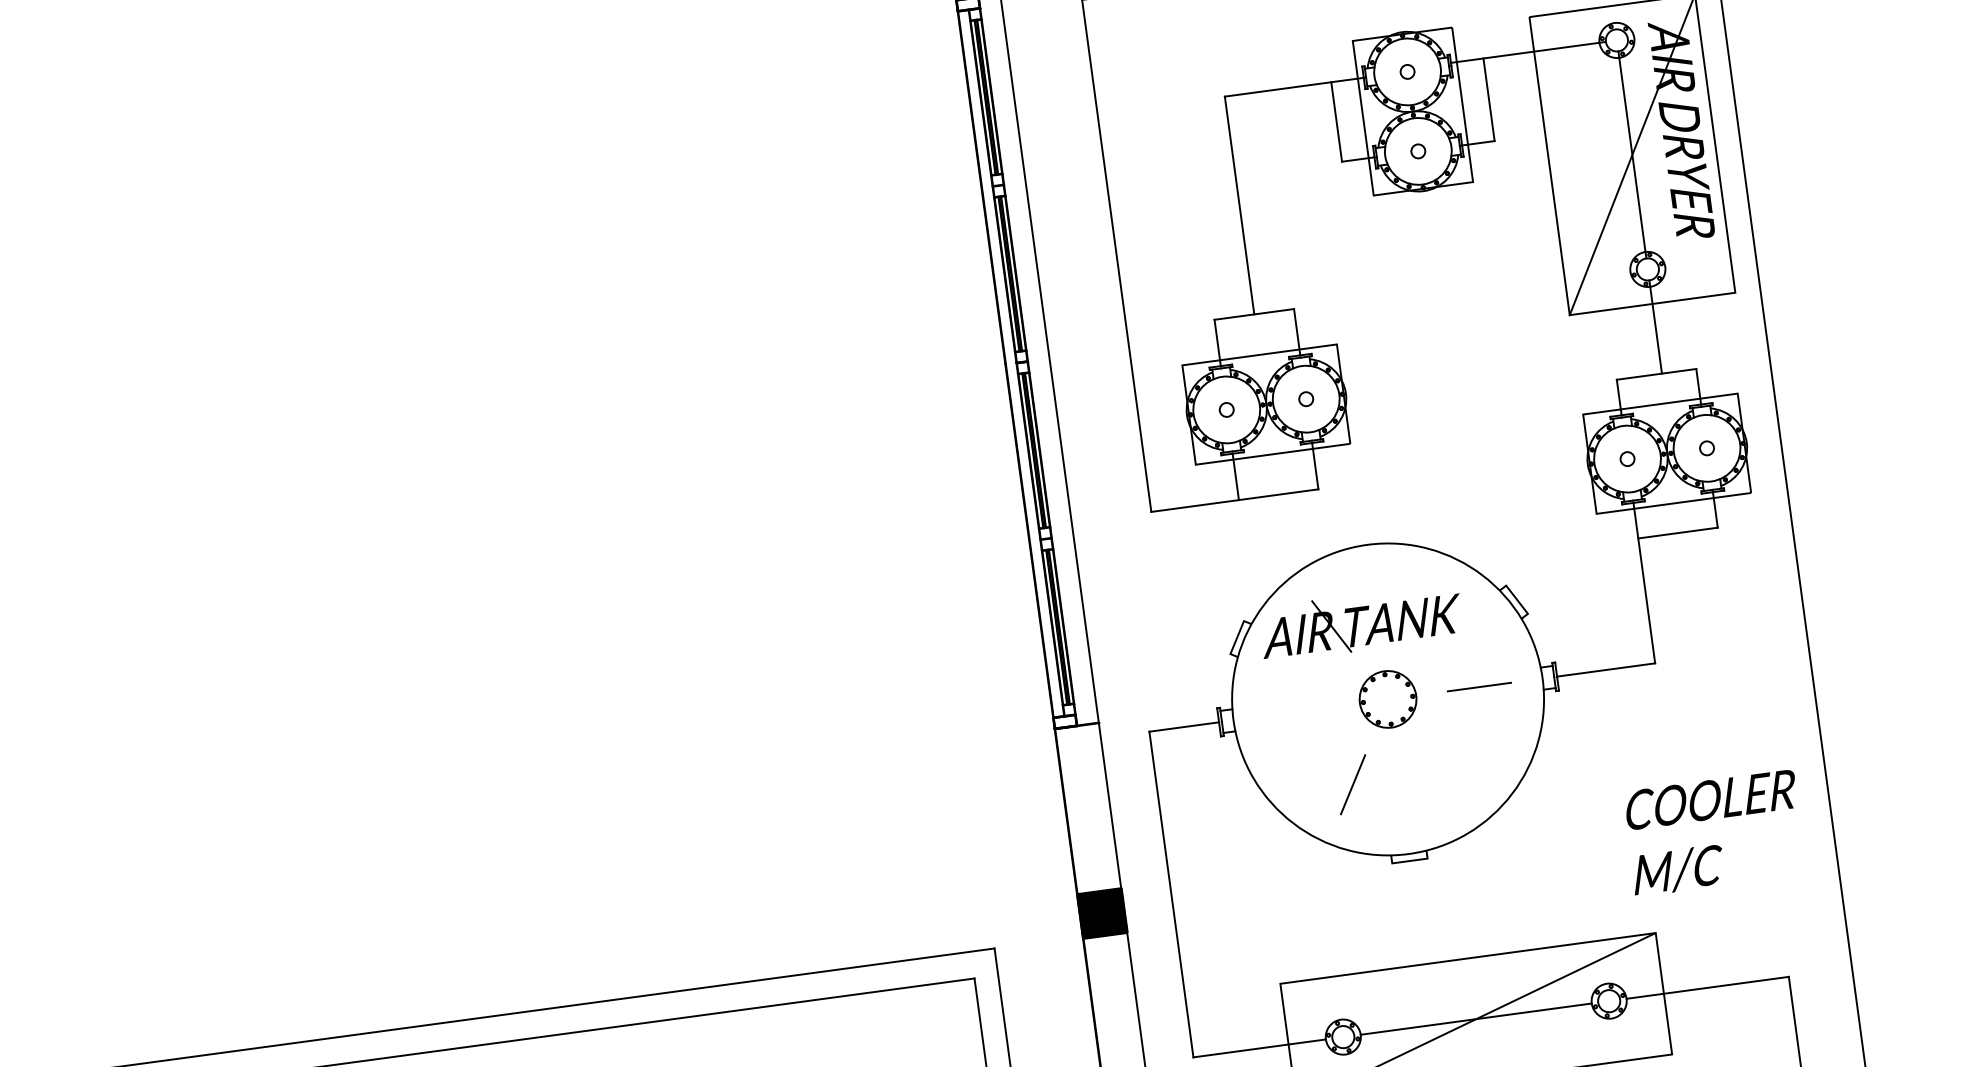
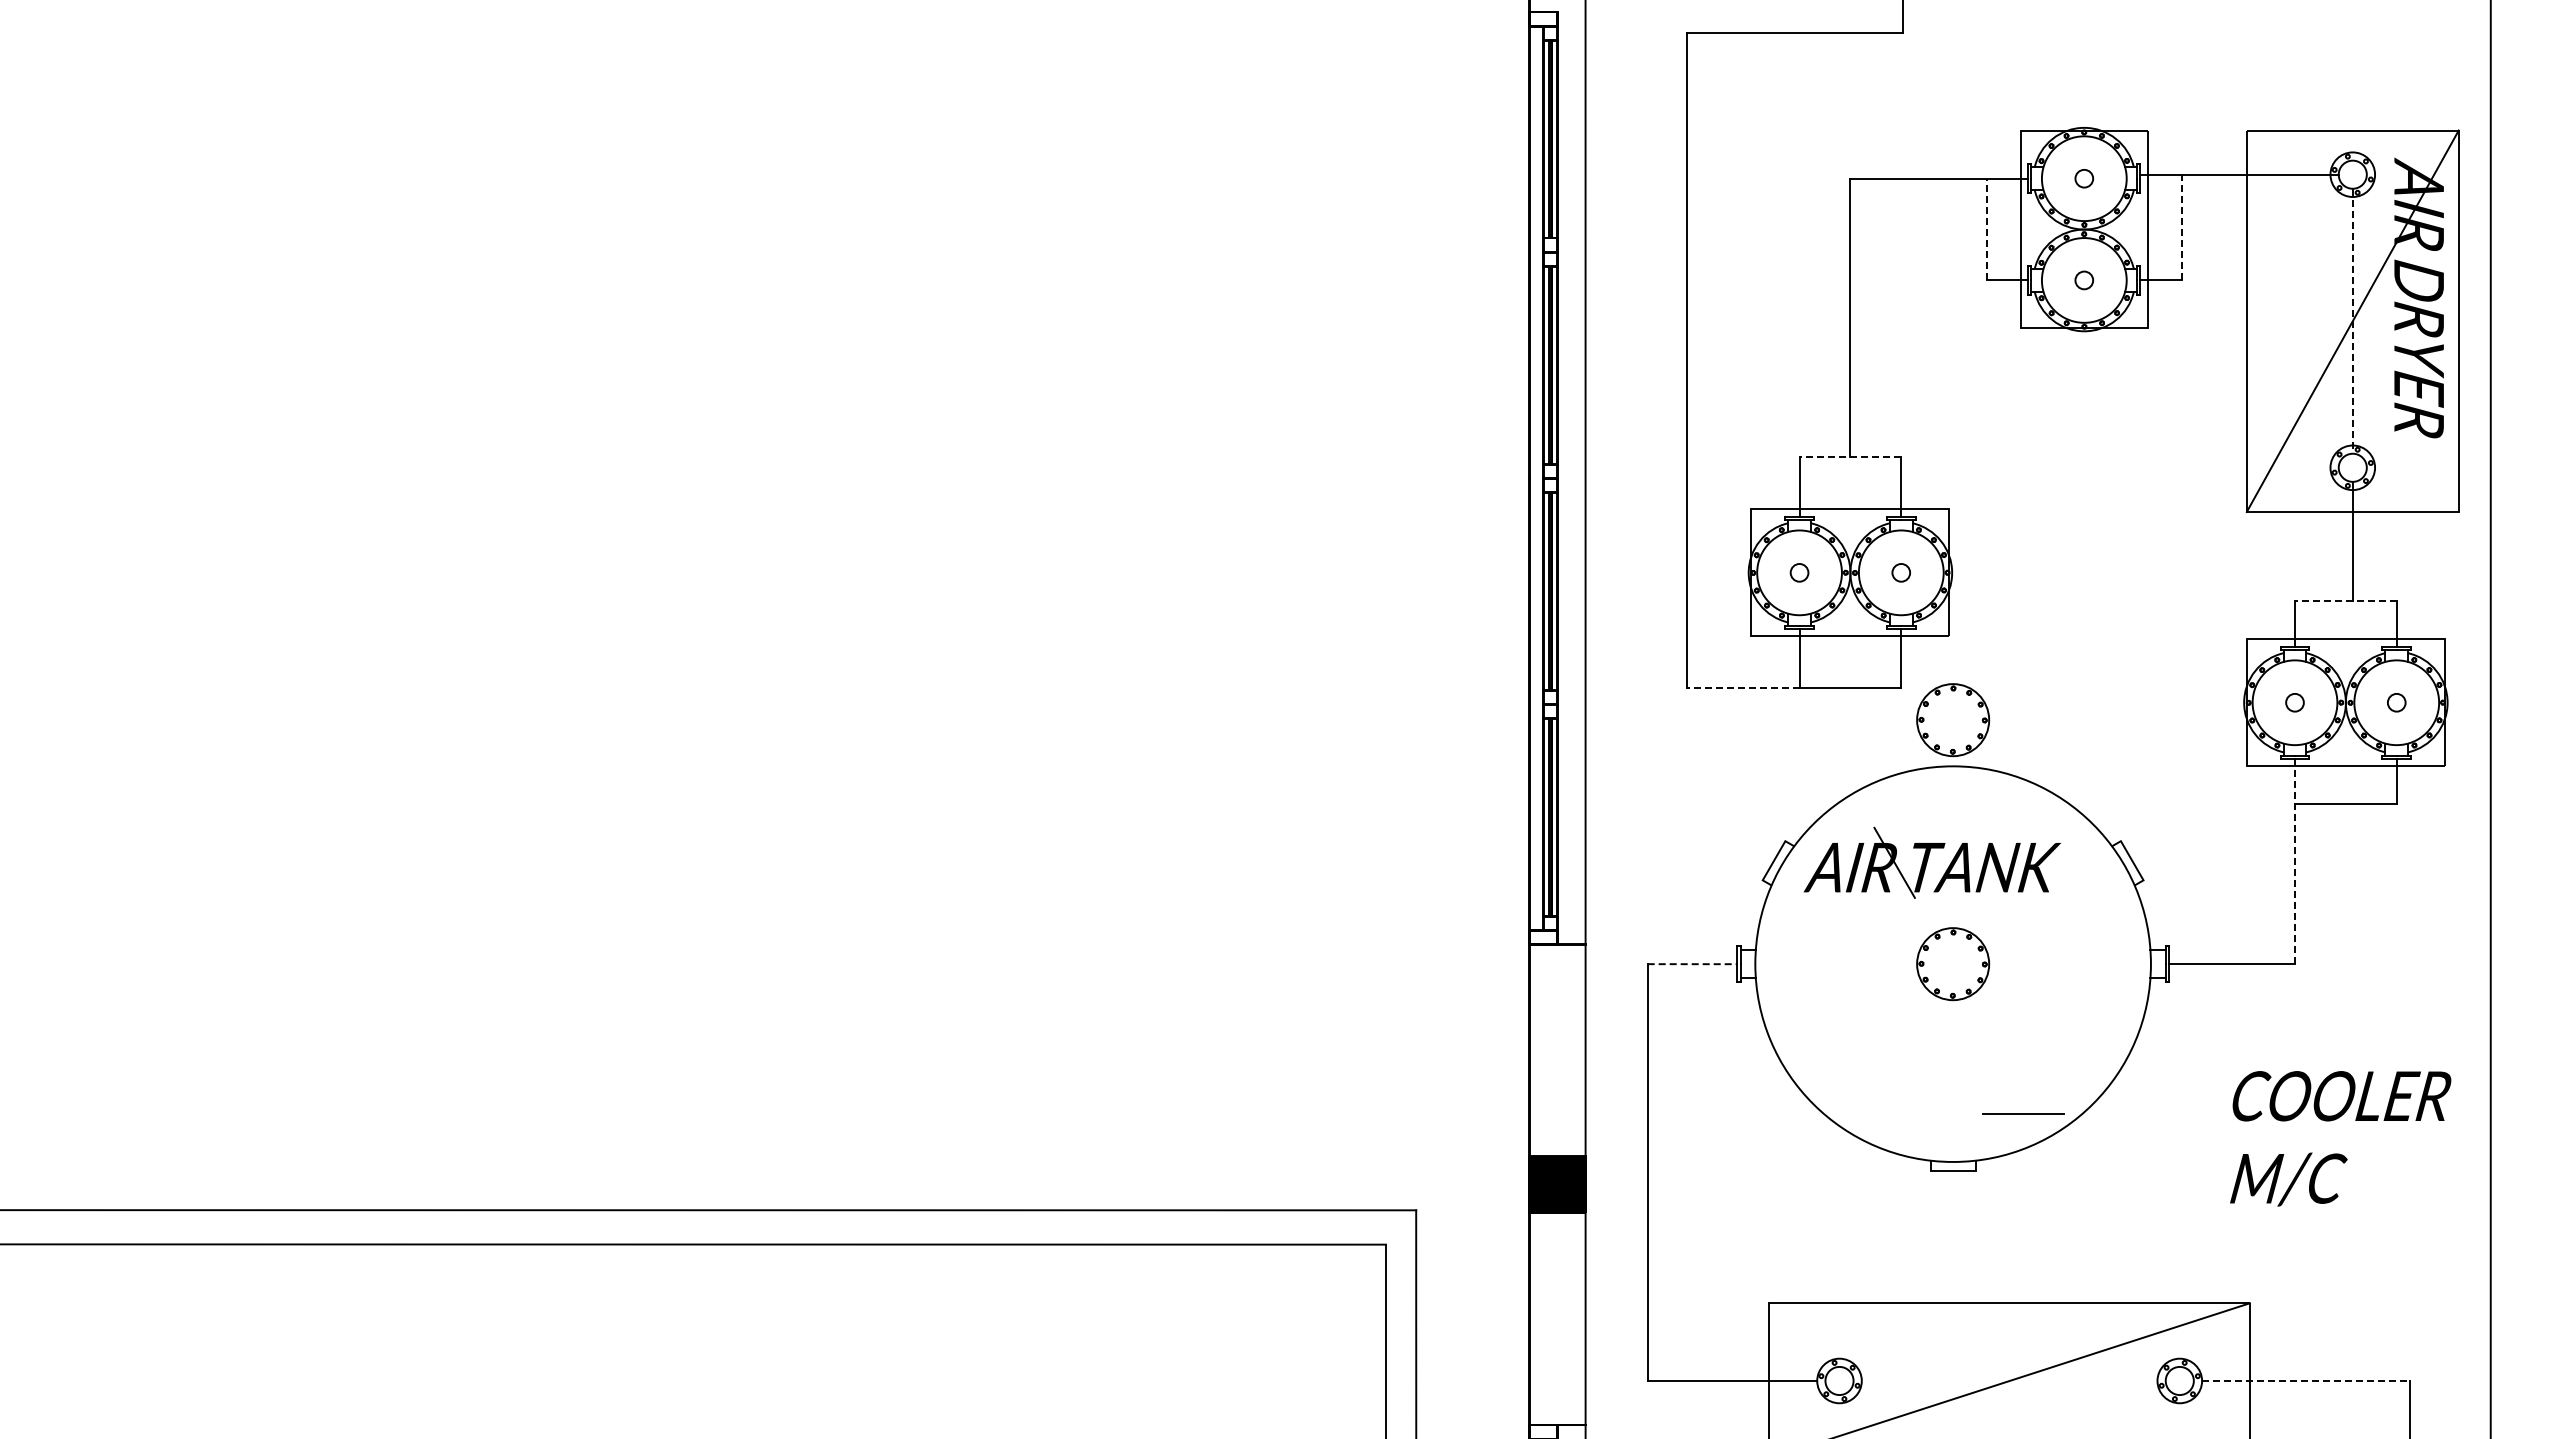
line: (1488, 99) -> (2181, 227), solid -> dashed
line: (1336, 121) -> (1986, 229), solid -> dashed
line: (1632, 155) -> (2352, 321), solid -> dashed
line: (1254, 314) -> (1850, 457), solid -> dashed
line: (1656, 374) -> (2345, 601), solid -> dashed
line: (1195, 506) -> (1743, 688), solid -> dashed
part: (1362, 509) -> (1953, 720), added
line: (1644, 583) -> (2295, 861), solid -> dashed
line: (1479, 686) -> (2023, 1113), moved
line: (1184, 727) -> (1692, 964), solid -> dashed
line: (1352, 784) -> (1894, 1065), removed
text: (1714, 833) -> (2340, 1138), moved
line: (1707, 987) -> (2305, 1380), solid -> dashed
line: (1476, 1018) -> (2009, 1380), removed

